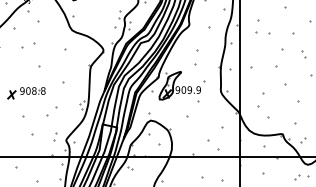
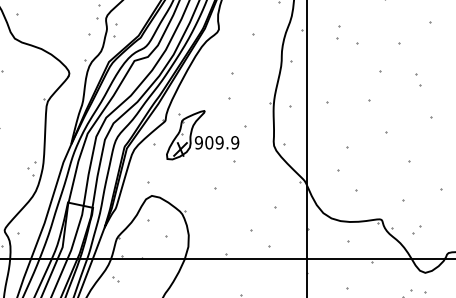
part: (257, 26) -> (337, 32), size x0.62

